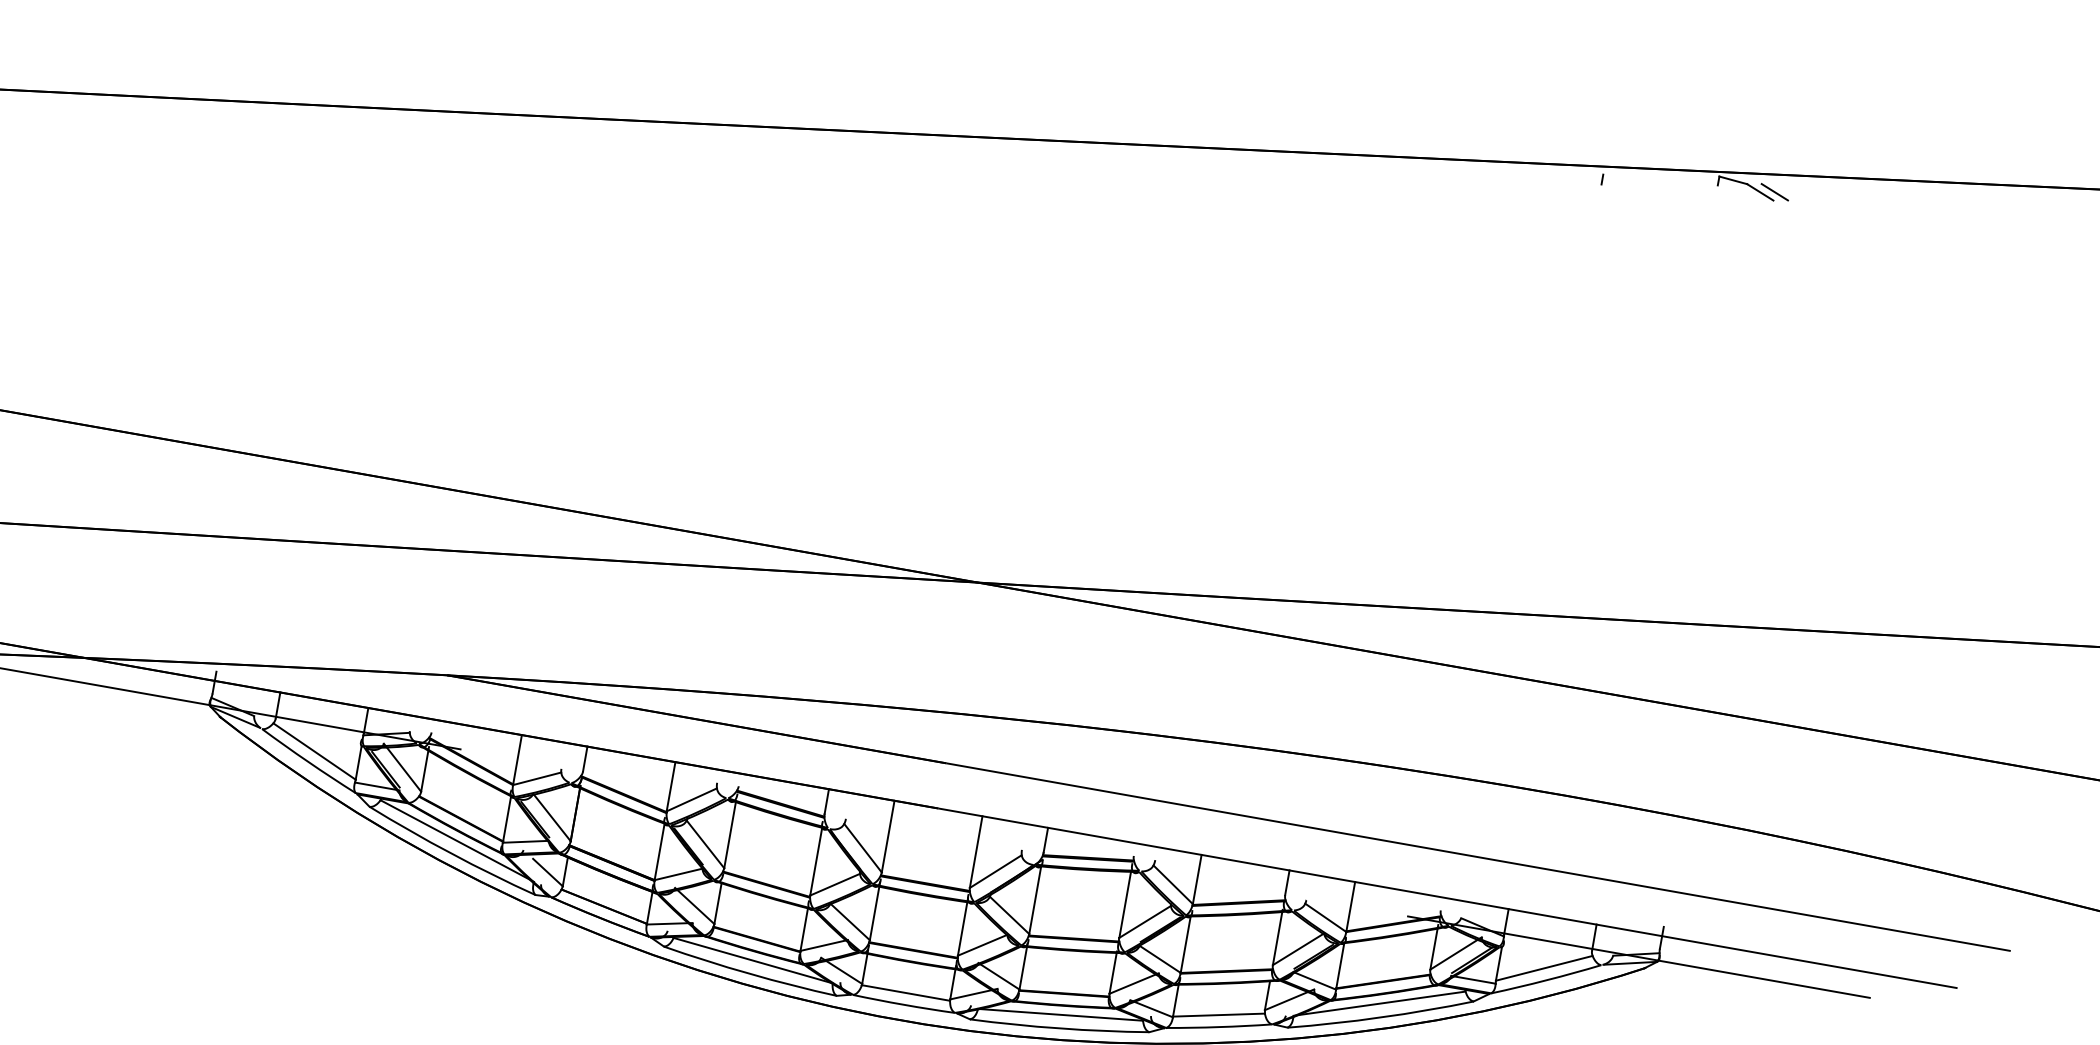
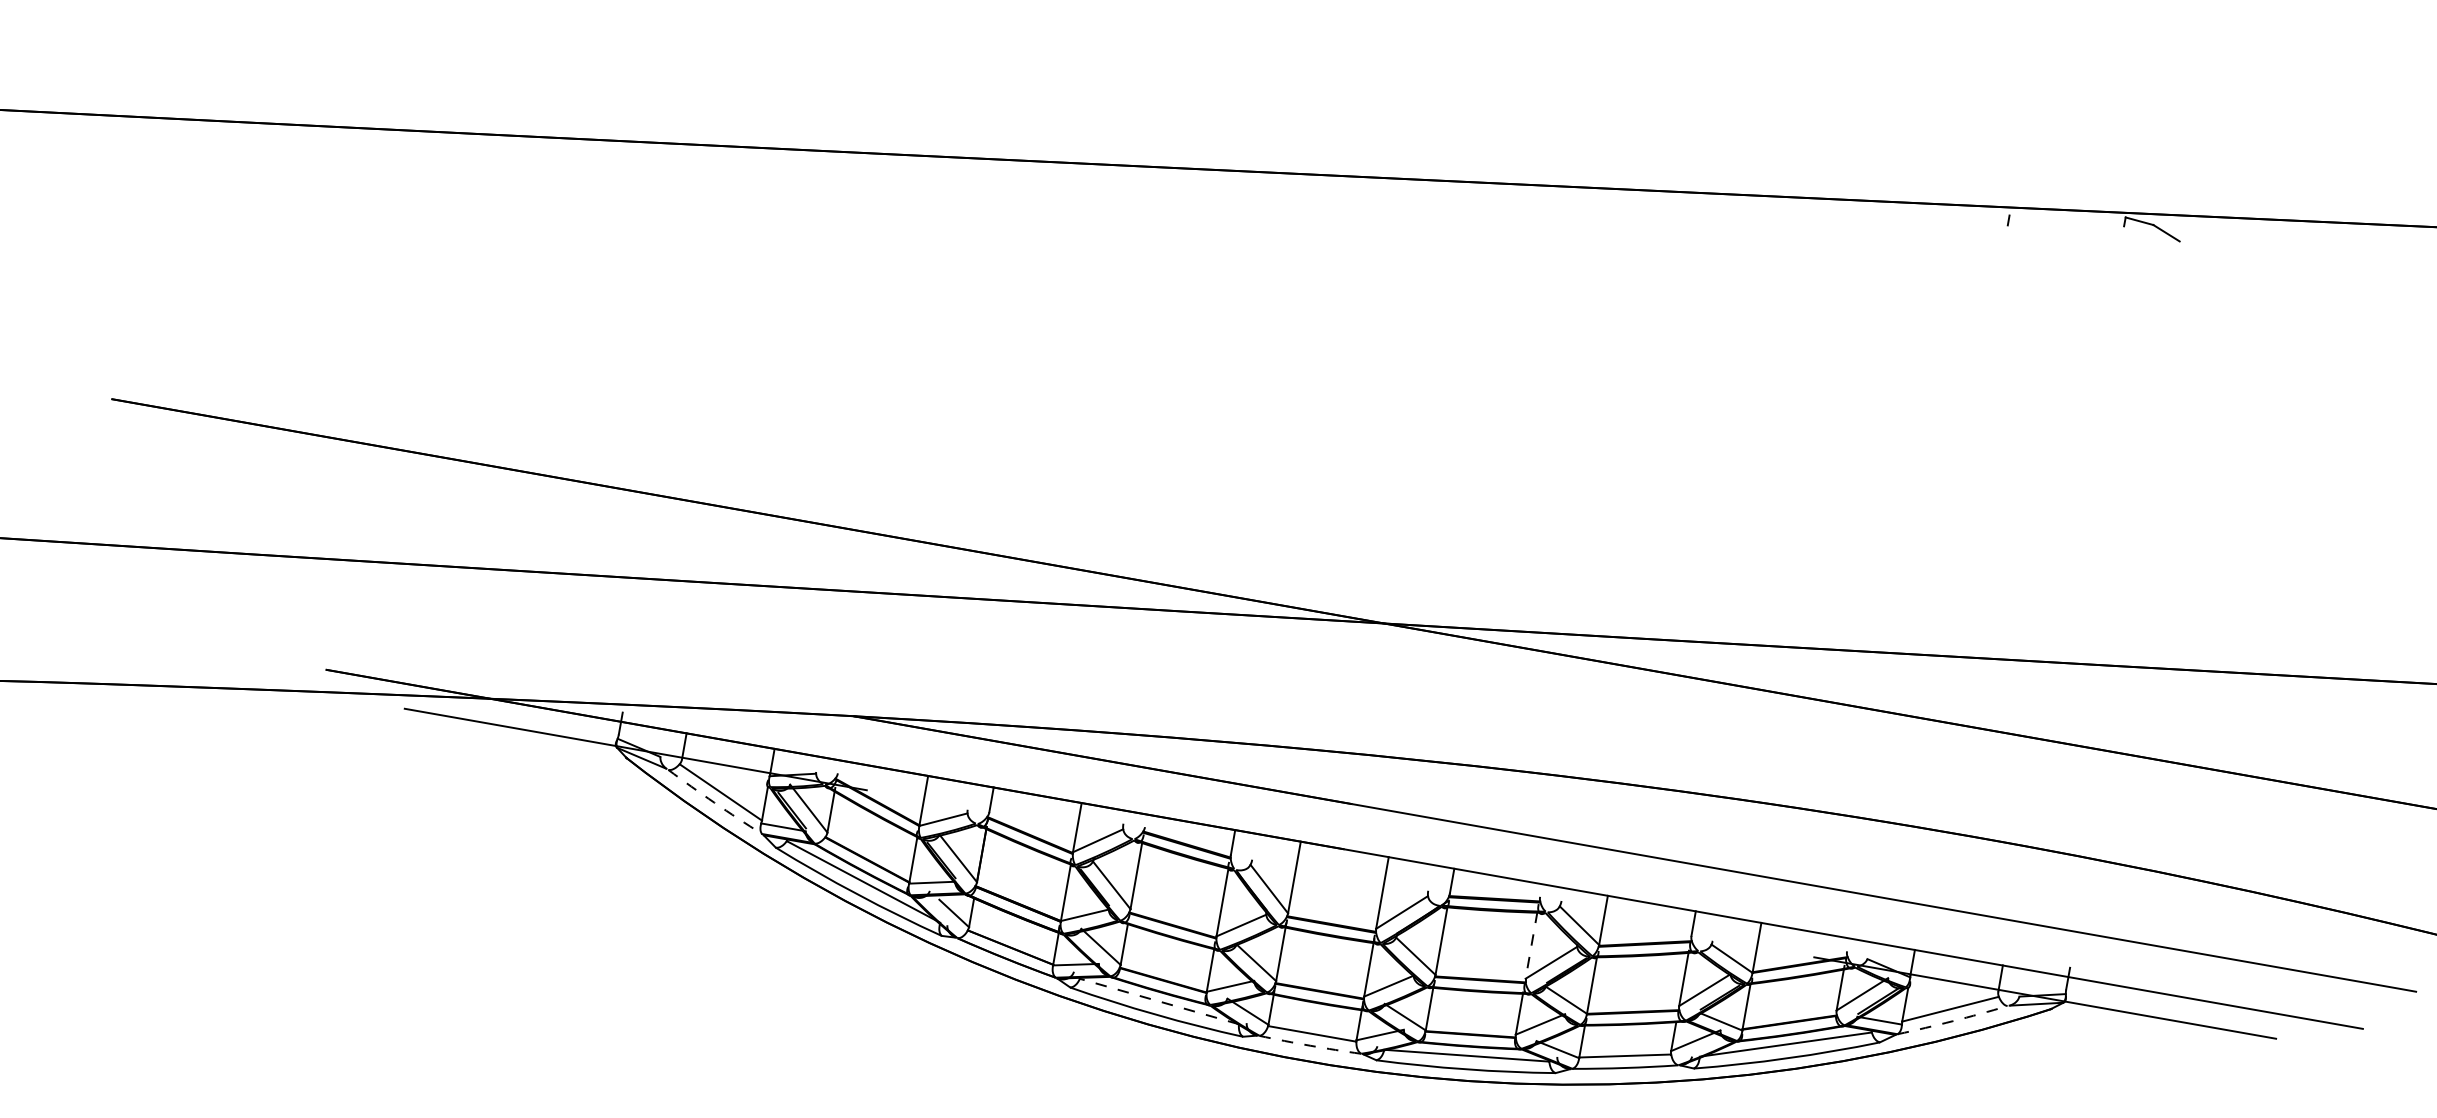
line: (1775, 191) -> (2181, 232), removed
arc: (308, 761) -> (714, 802), solid -> dashed
line: (1125, 904) -> (1531, 945), solid -> dashed
line: (753, 960) -> (1159, 1001), solid -> dashed
arc: (1546, 980) -> (1952, 1021), solid -> dashed
arc: (904, 1004) -> (1310, 1045), solid -> dashed

